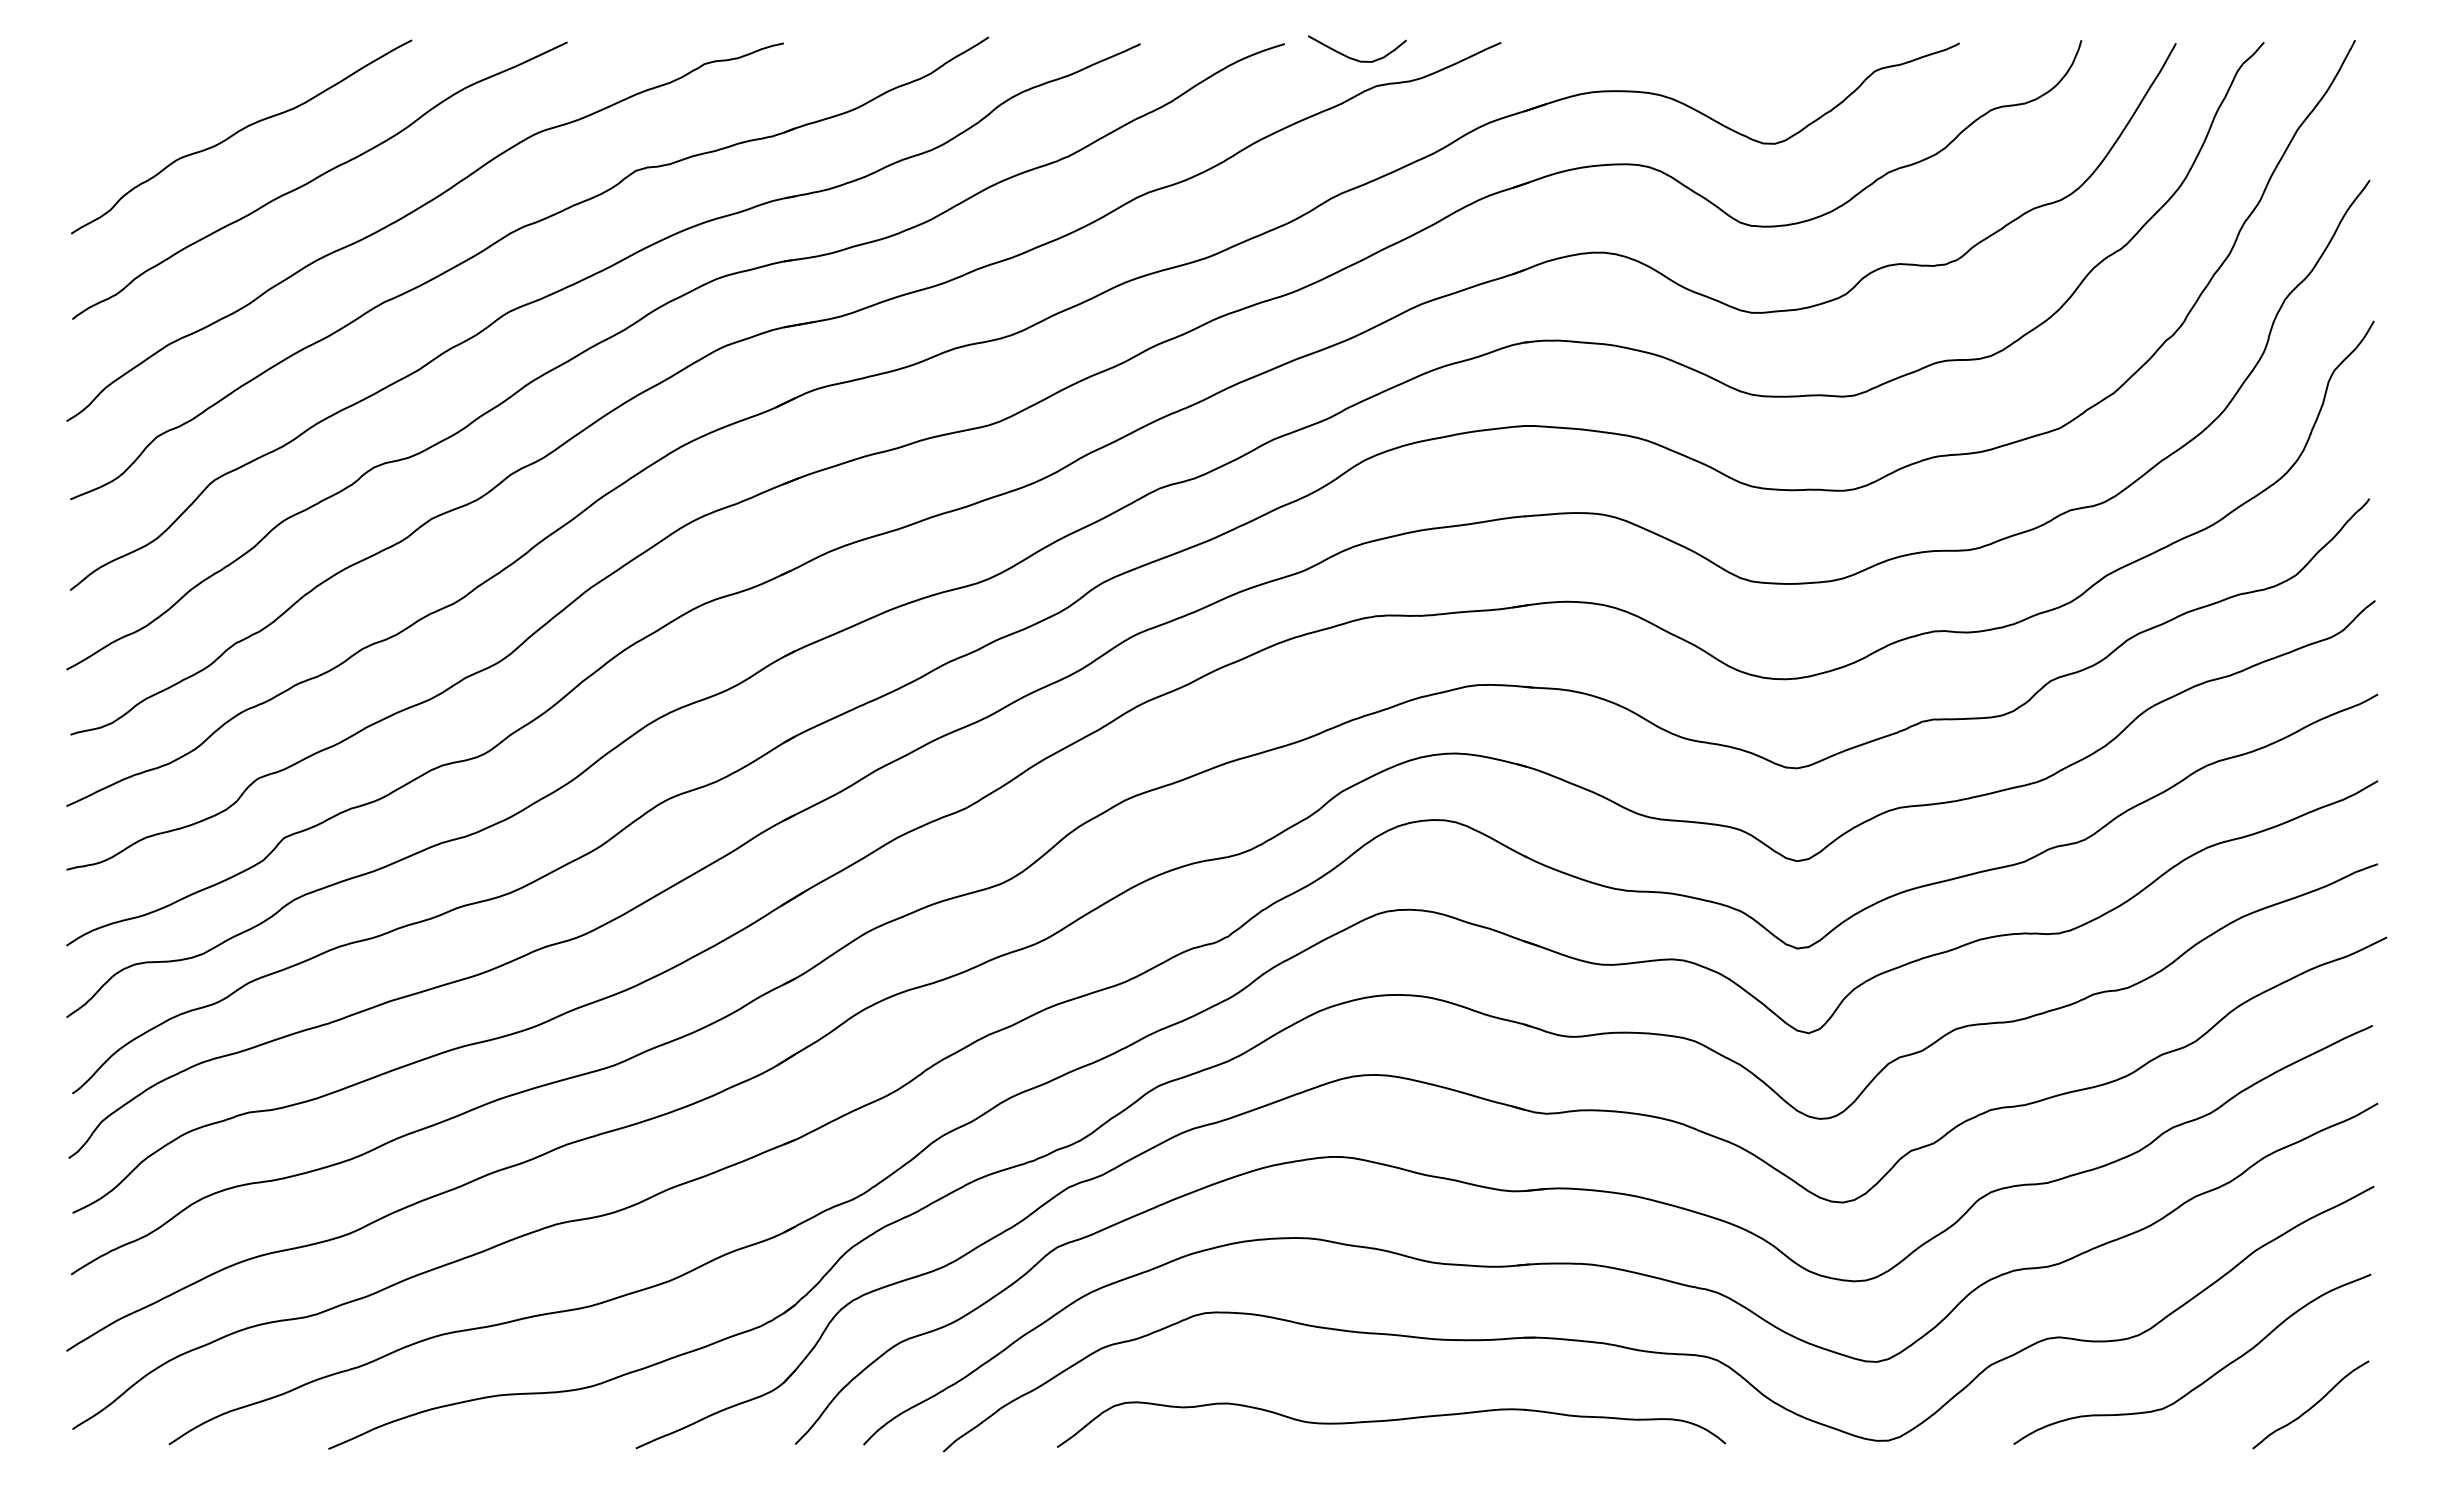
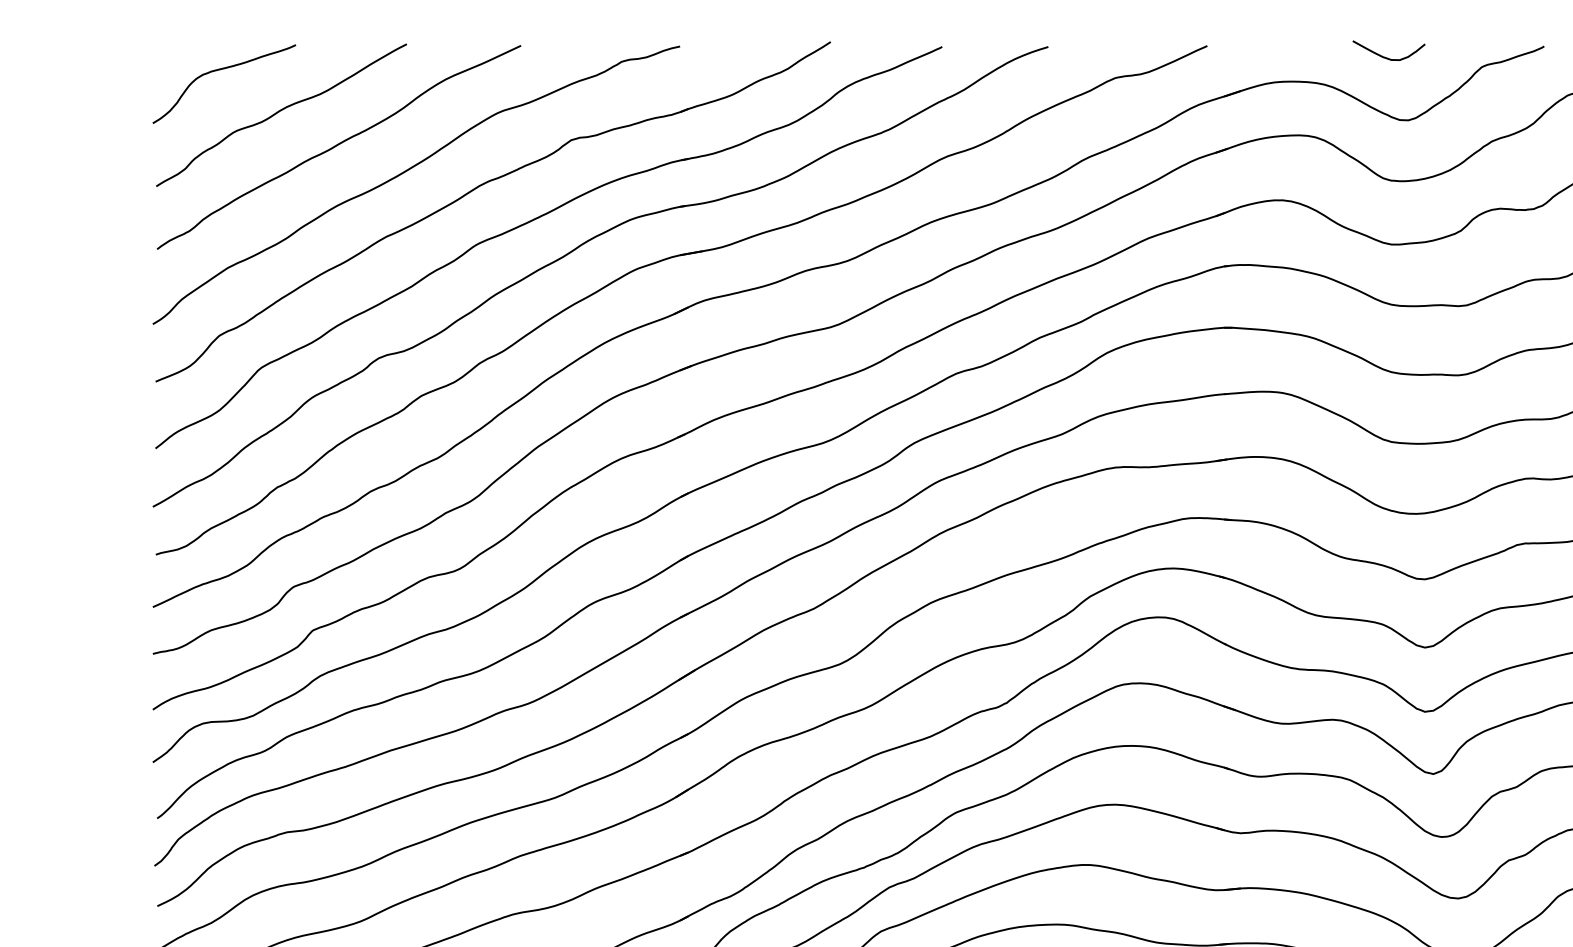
curve: (1354, 58) -> (1386, 57), moved
curve: (158, 75) -> (220, 70), added

